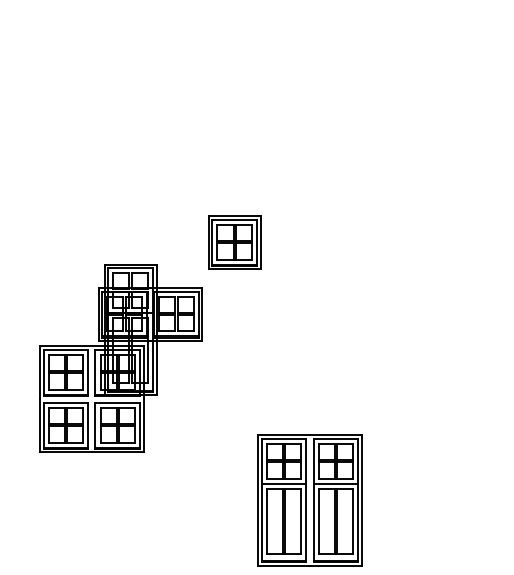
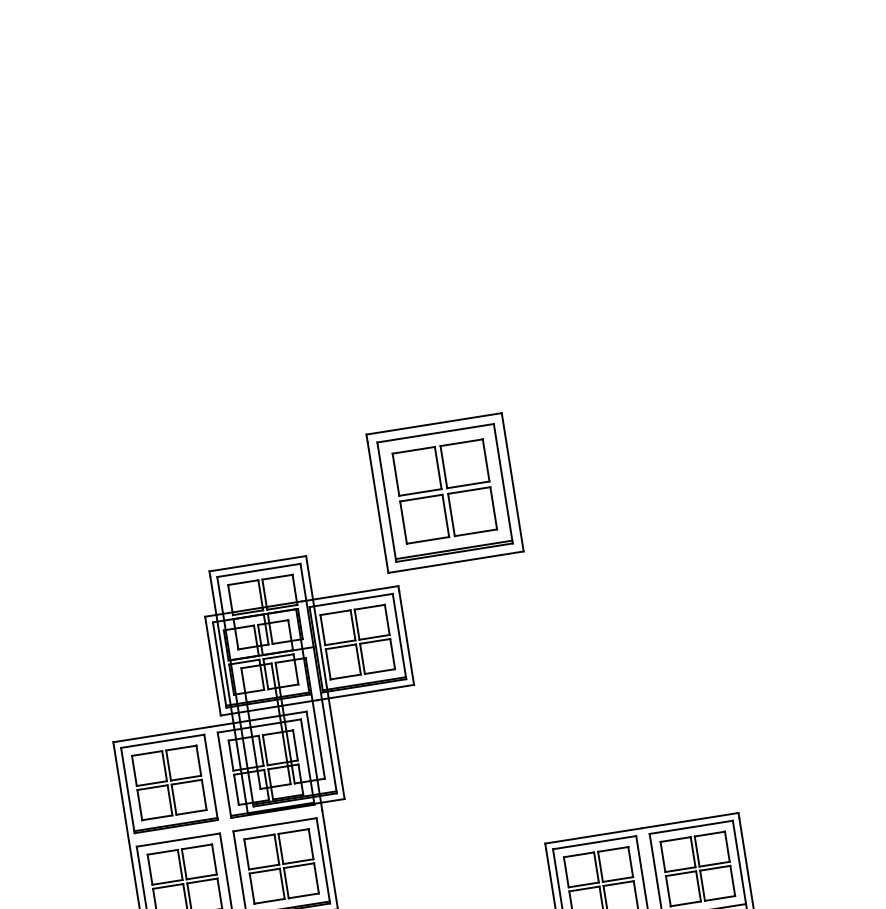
part: (234, 242) -> (444, 492), size x1.4

